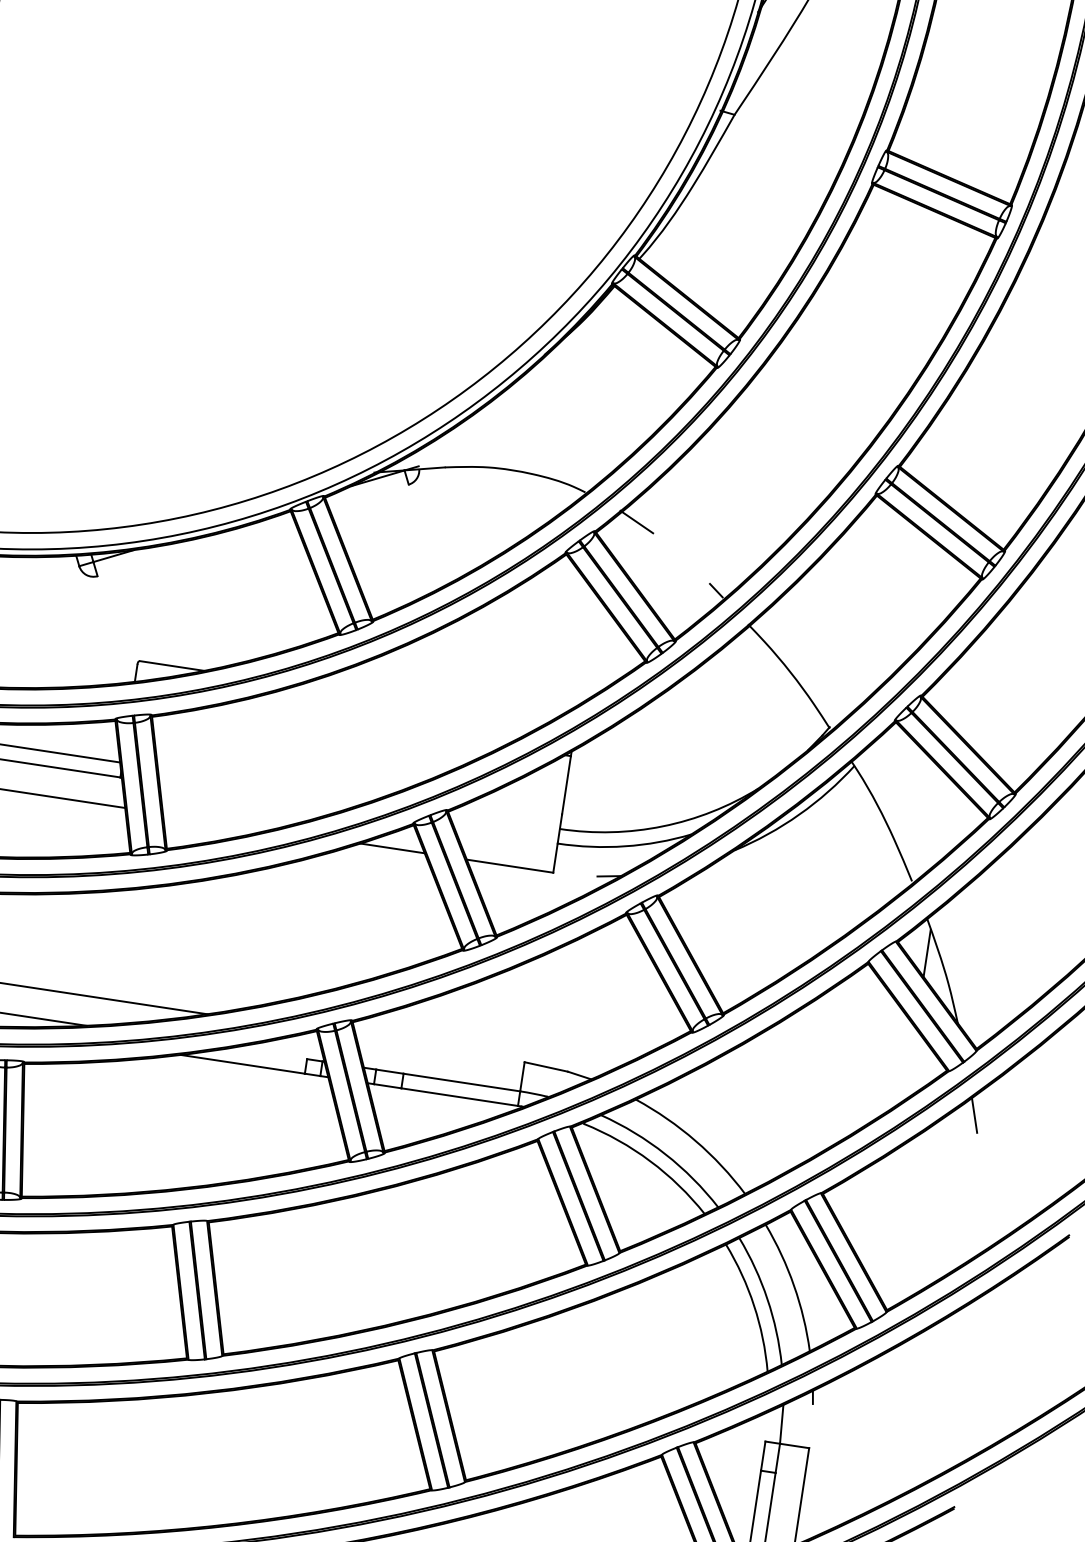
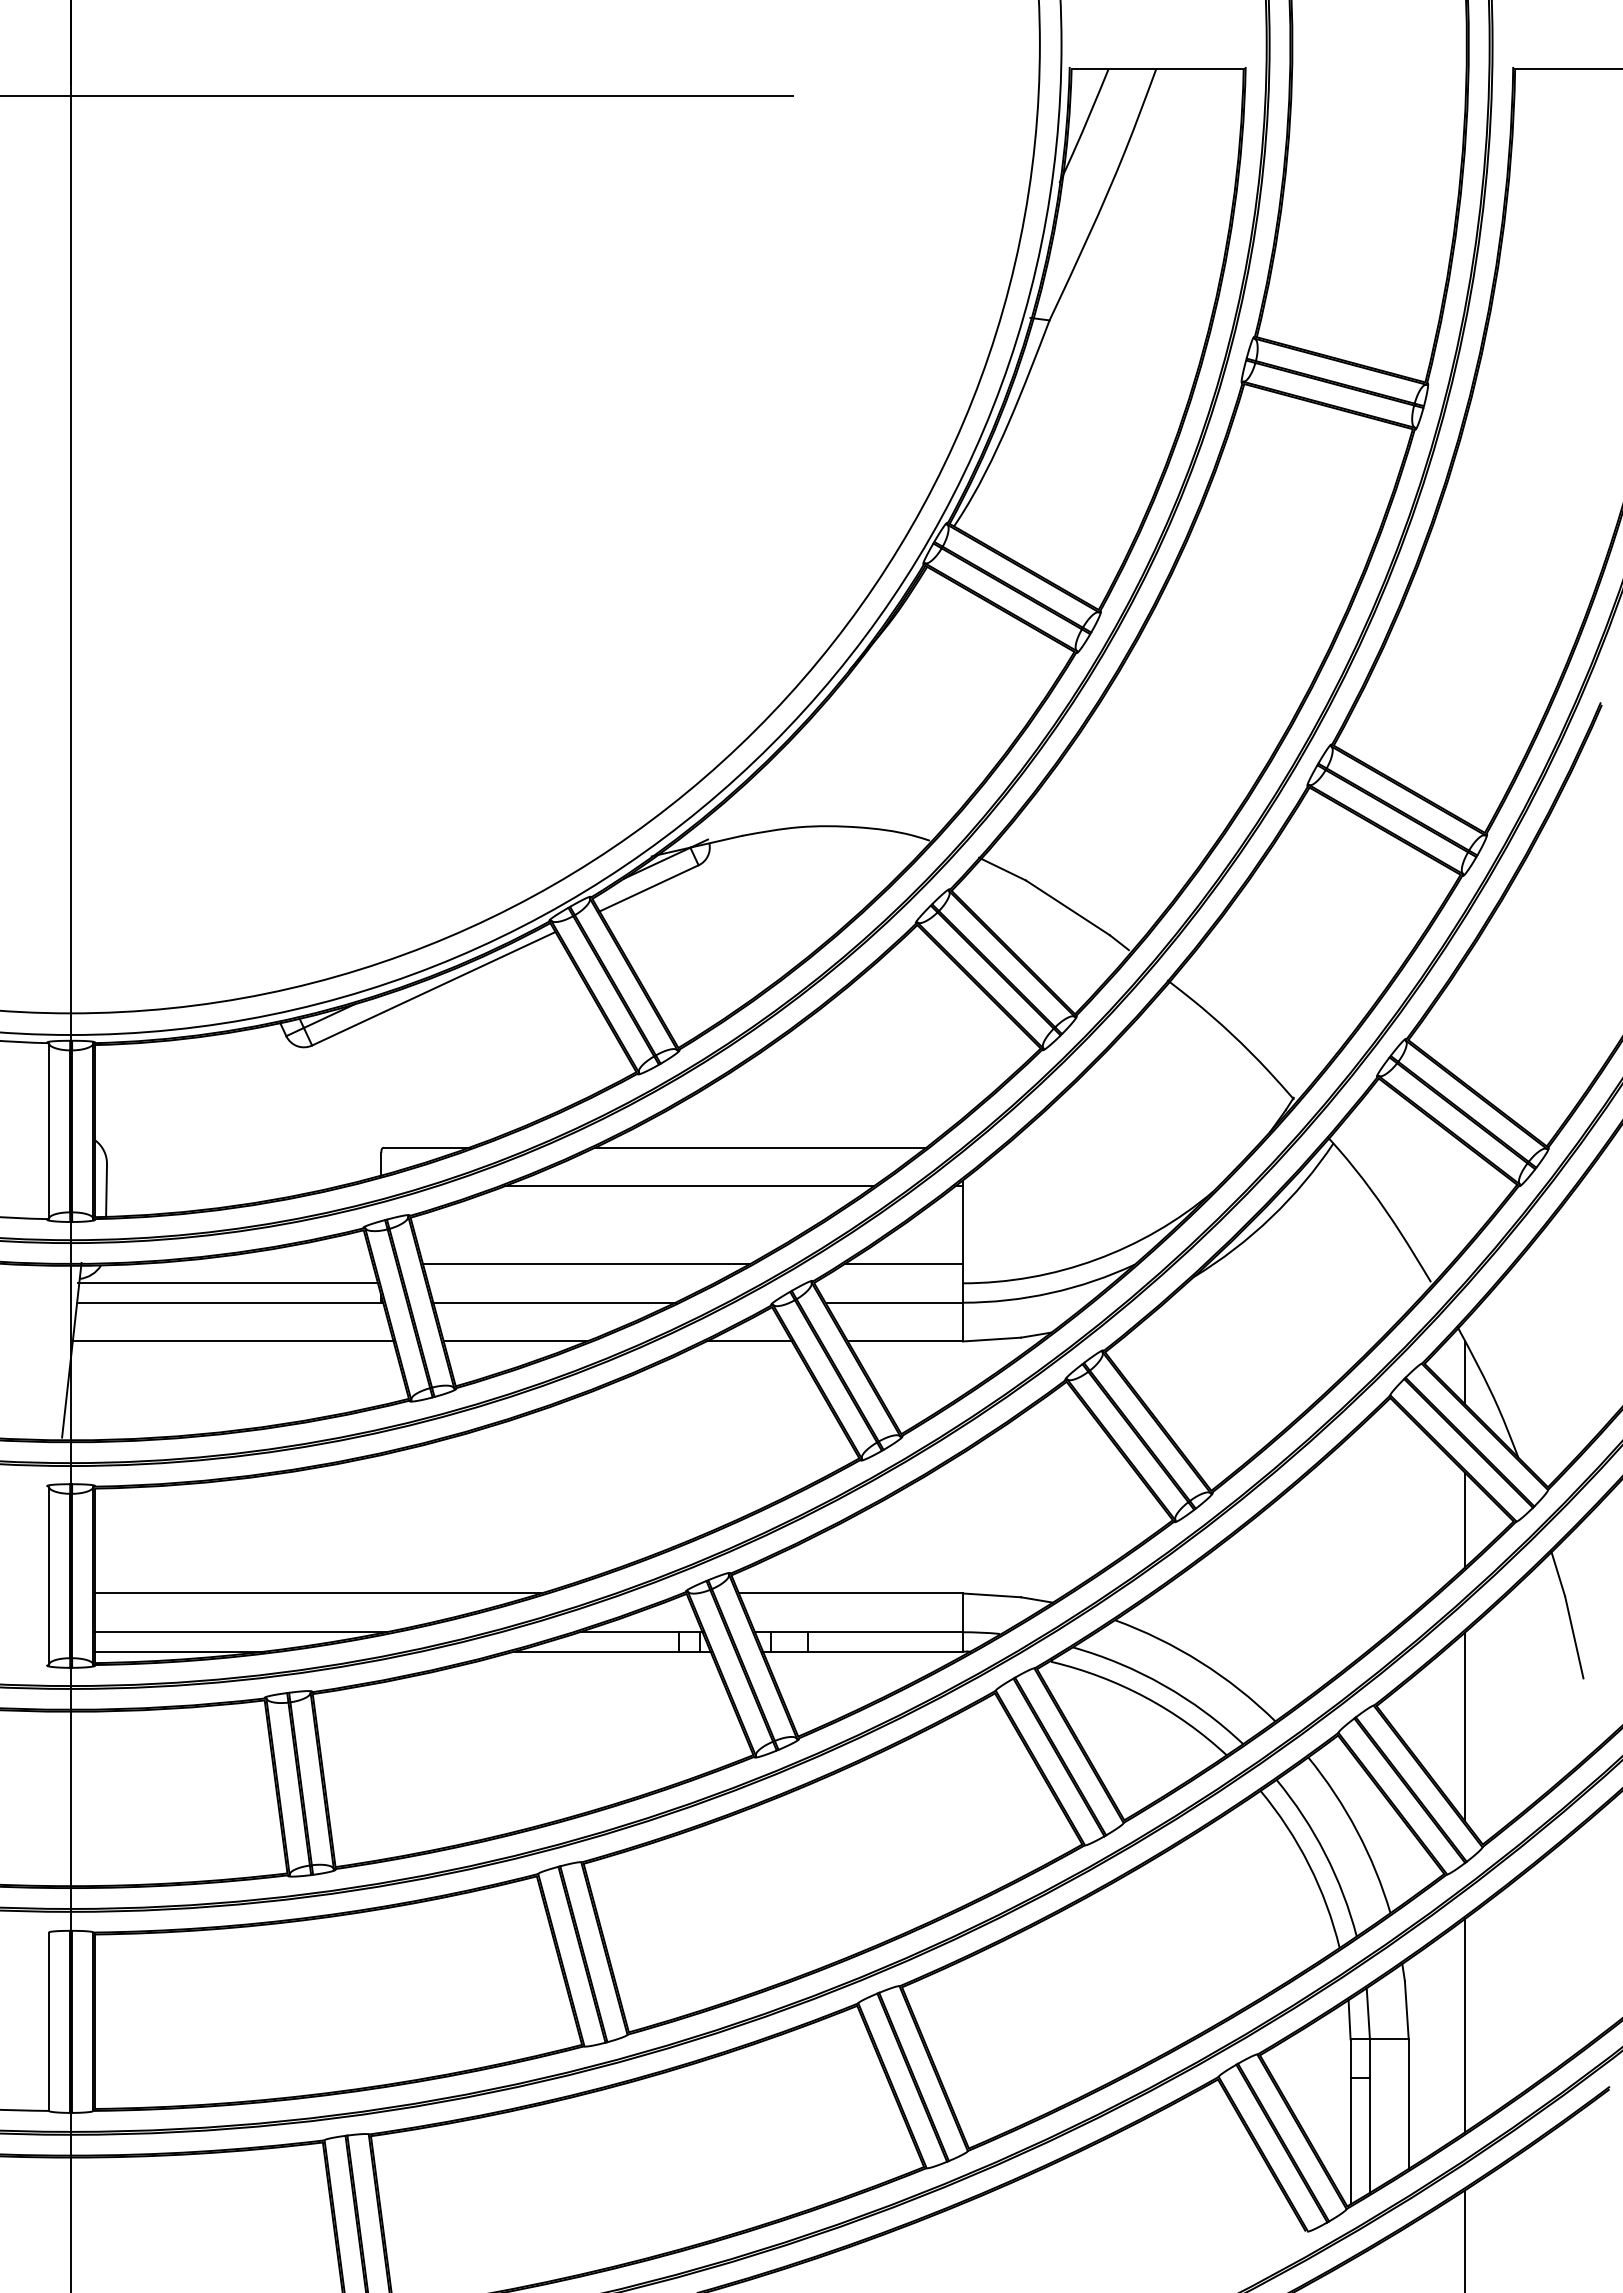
line: (368, 496) -> (648, 888), added
line: (195, 547) -> (433, 988), added
line: (681, 558) -> (1067, 907), added
line: (423, 703) -> (760, 1147), added
line: (364, 724) -> (688, 1186), added
line: (279, 771) -> (586, 1263), added
line: (250, 796) -> (554, 1302), added
line: (517, 807) -> (903, 1263), added
line: (216, 821) -> (515, 1341), added
line: (505, 835) -> (893, 1302), added
line: (575, 874) -> (991, 1339), added
line: (440, 1049) -> (850, 1593), added
line: (269, 1053) -> (629, 1632), added
line: (910, 1063) -> (1464, 1519), added
line: (979, 1164) -> (1574, 1637), added
line: (886, 1219) -> (1464, 1726), added
line: (766, 1426) -> (1349, 2019), added
line: (810, 1426) -> (1406, 2010), added
line: (852, 1444) -> (1464, 2025), added

